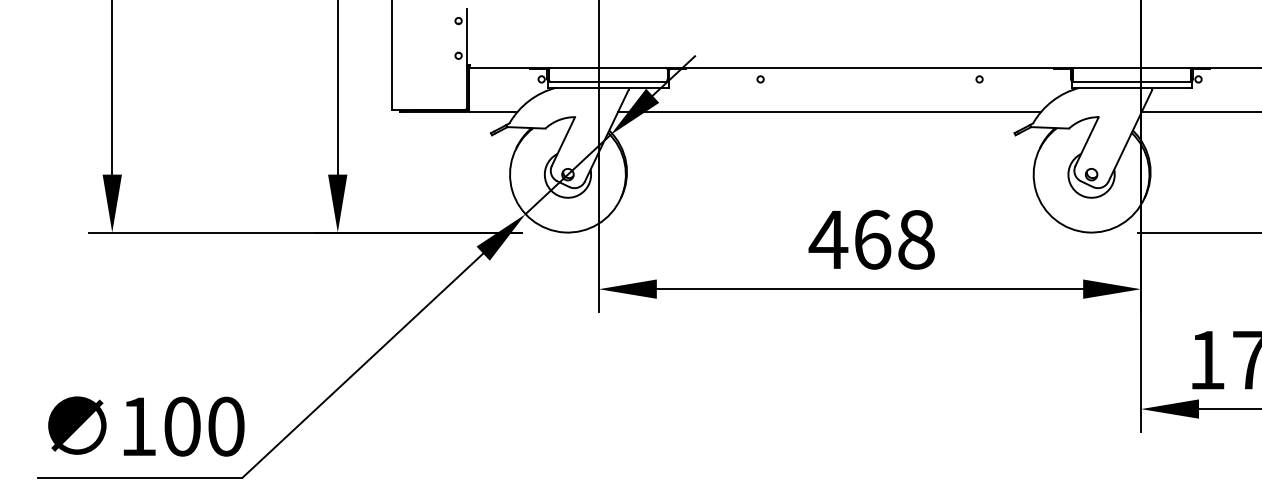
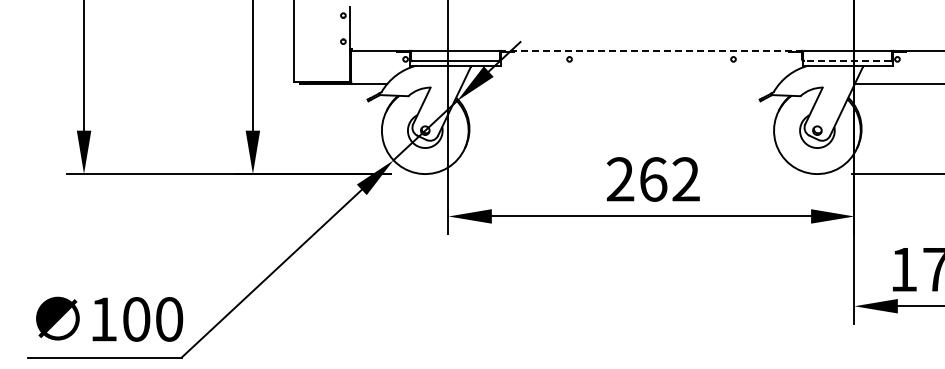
line: (870, 67) -> (651, 50), solid -> dashed
line: (1131, 82) -> (847, 61), solid -> dashed
line: (828, 111) -> (620, 83), removed
text: (871, 239) -> (652, 179), 468 -> 262

